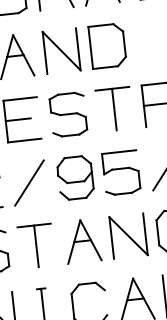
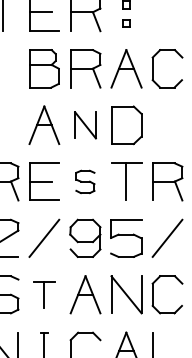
part: (61, 51) -> (85, 125), size x0.7
part: (68, 114) -> (85, 181), size x0.6
part: (36, 245) -> (44, 294), size x0.7

